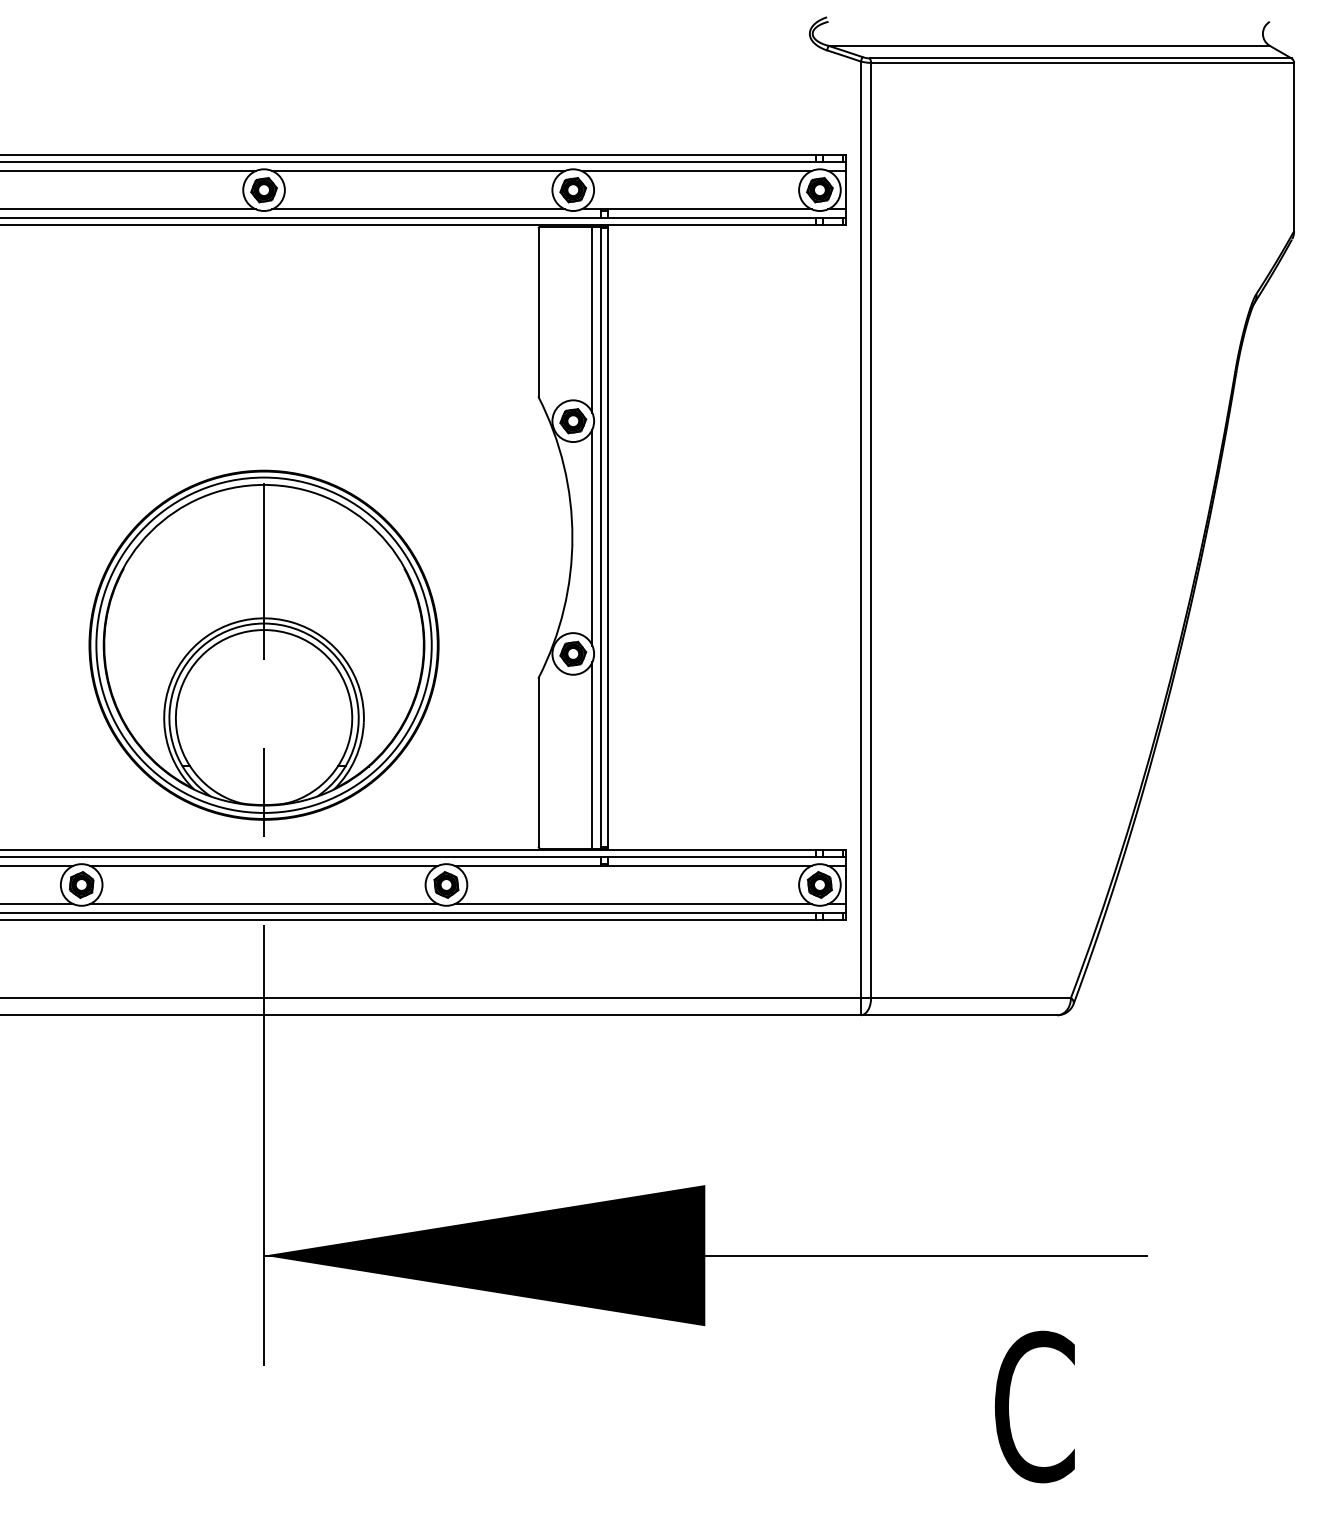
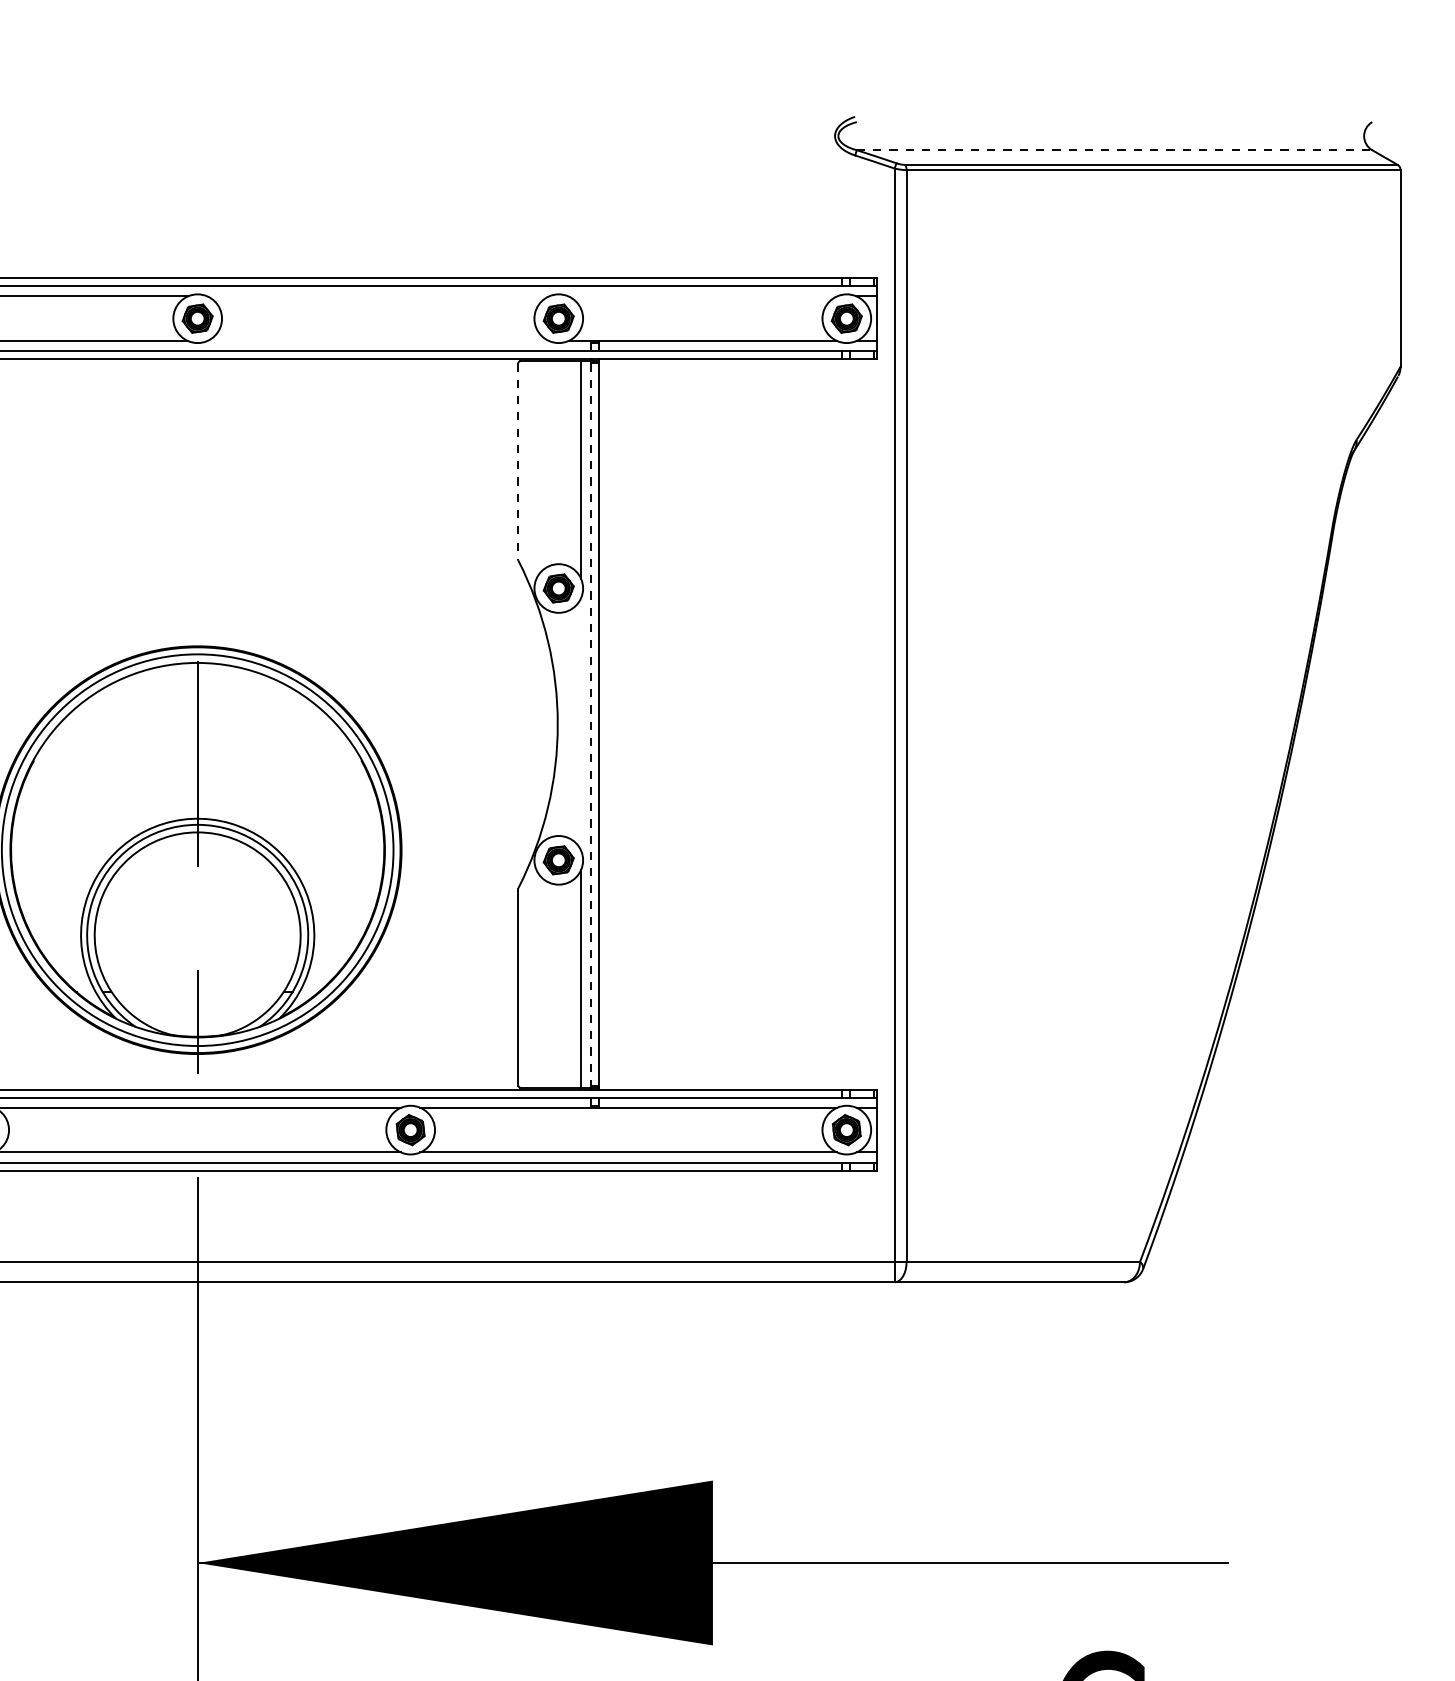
line: (1049, 45) -> (1114, 149), solid -> dashed
line: (418, 171) -> (378, 296), removed
line: (696, 171) -> (702, 296), removed
line: (418, 209) -> (378, 341), removed
line: (538, 313) -> (518, 462), solid -> dashed
line: (592, 537) -> (581, 724), removed
line: (601, 538) -> (591, 725), solid -> dashed

